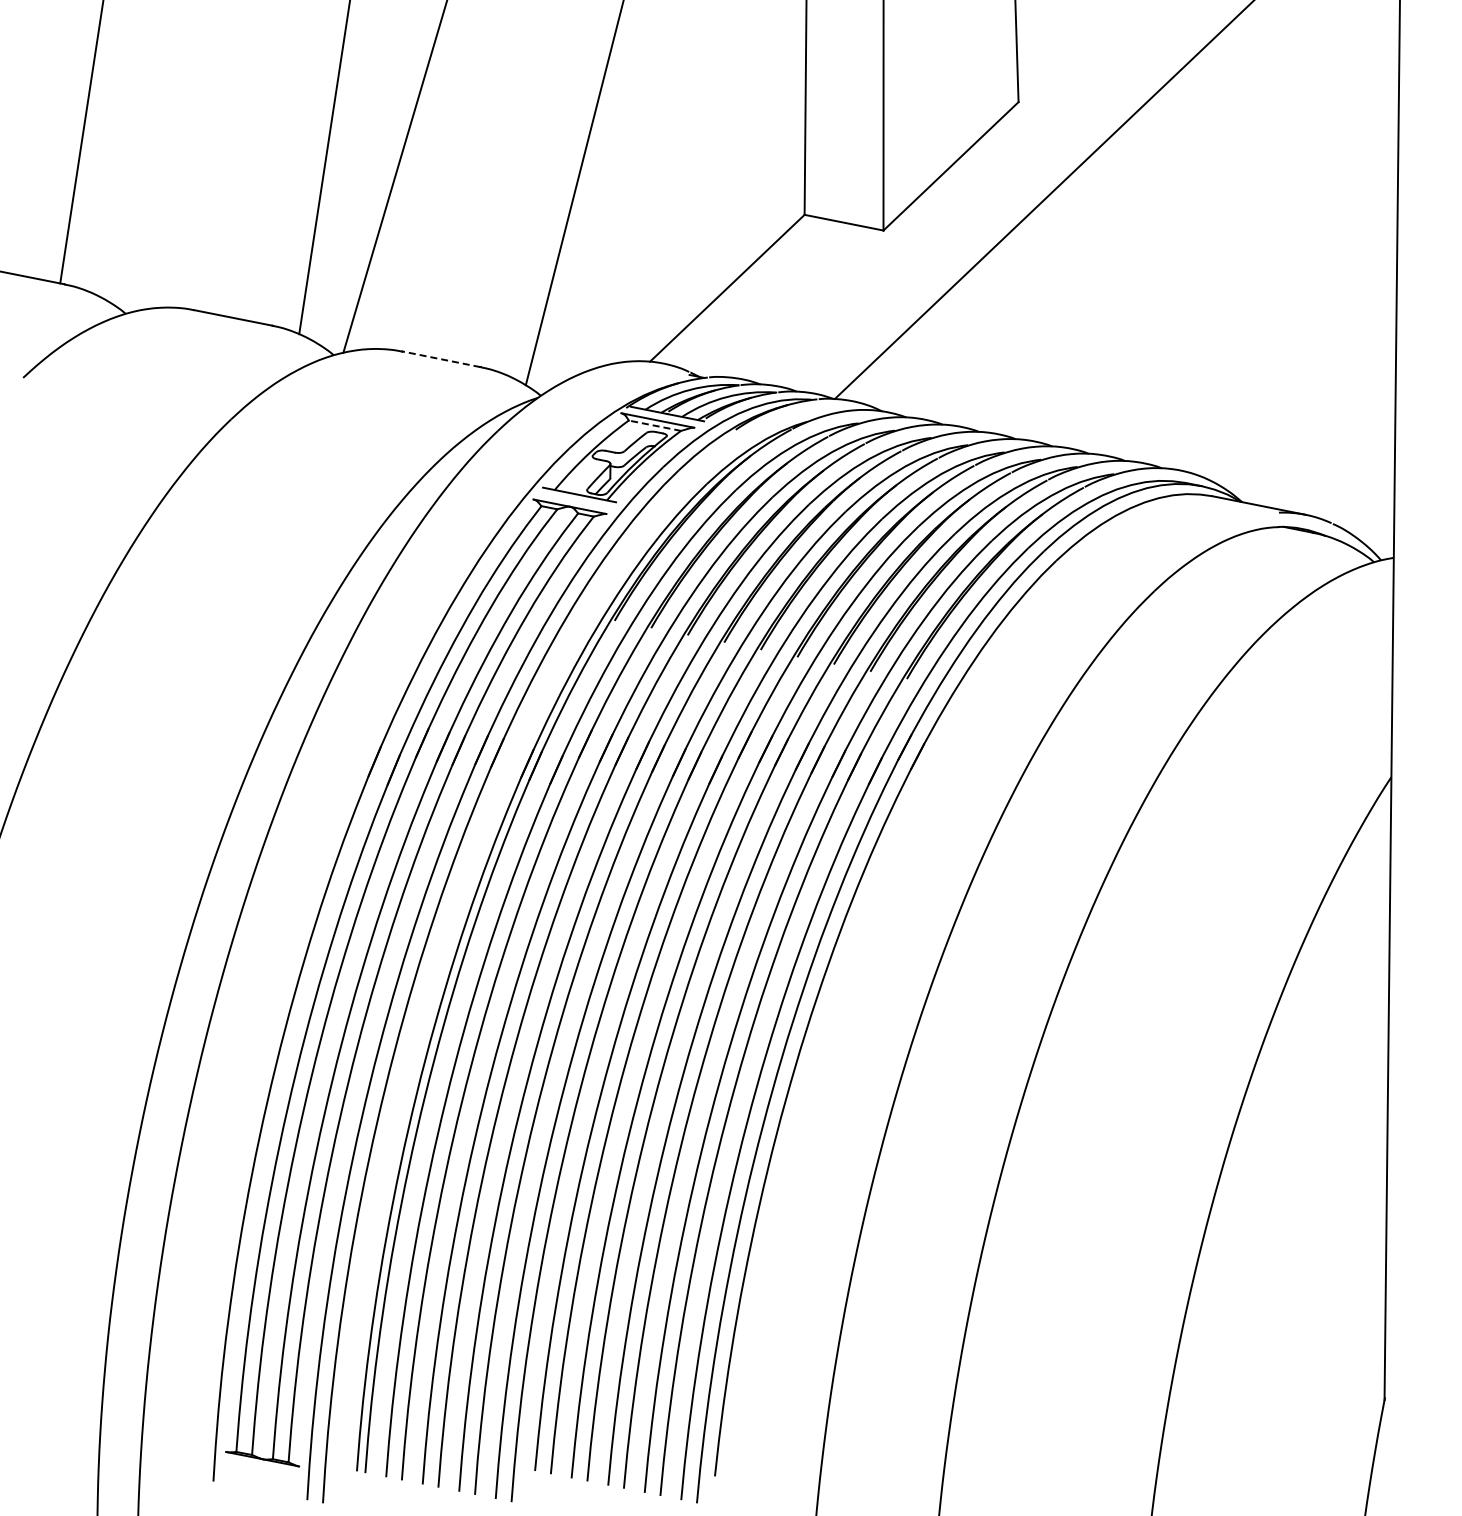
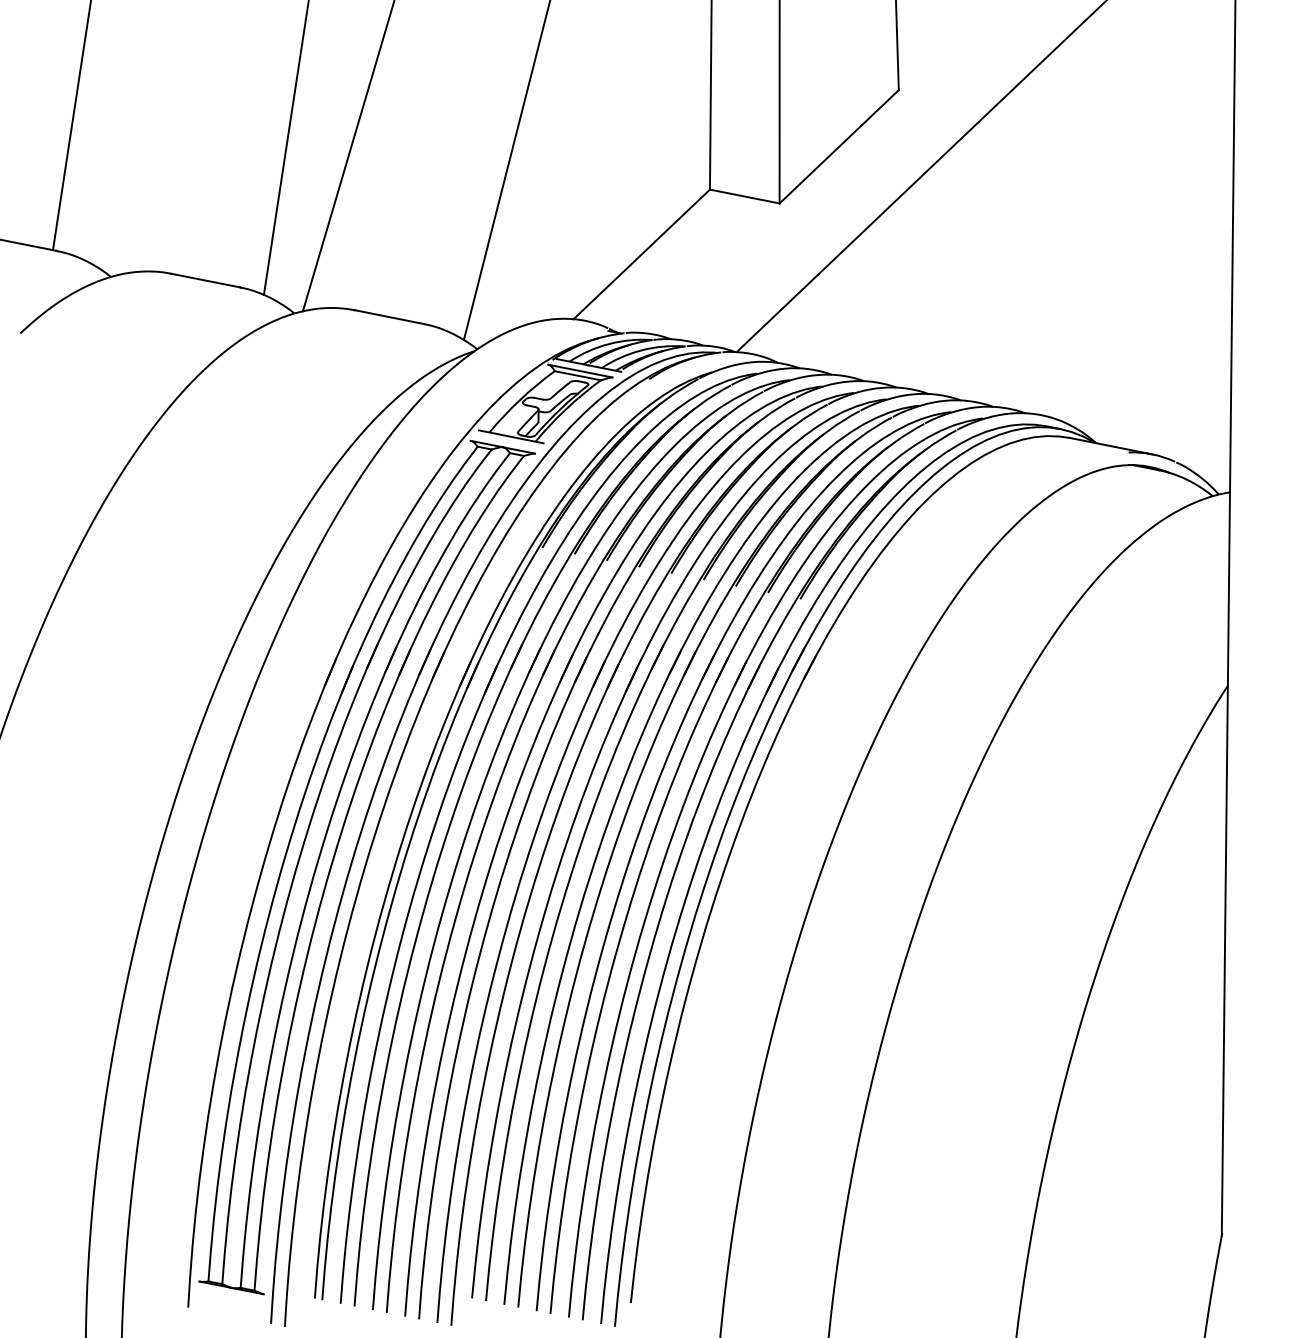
line: (441, 359) -> (389, 317), dashed -> solid
line: (655, 425) -> (578, 375), dashed -> solid

